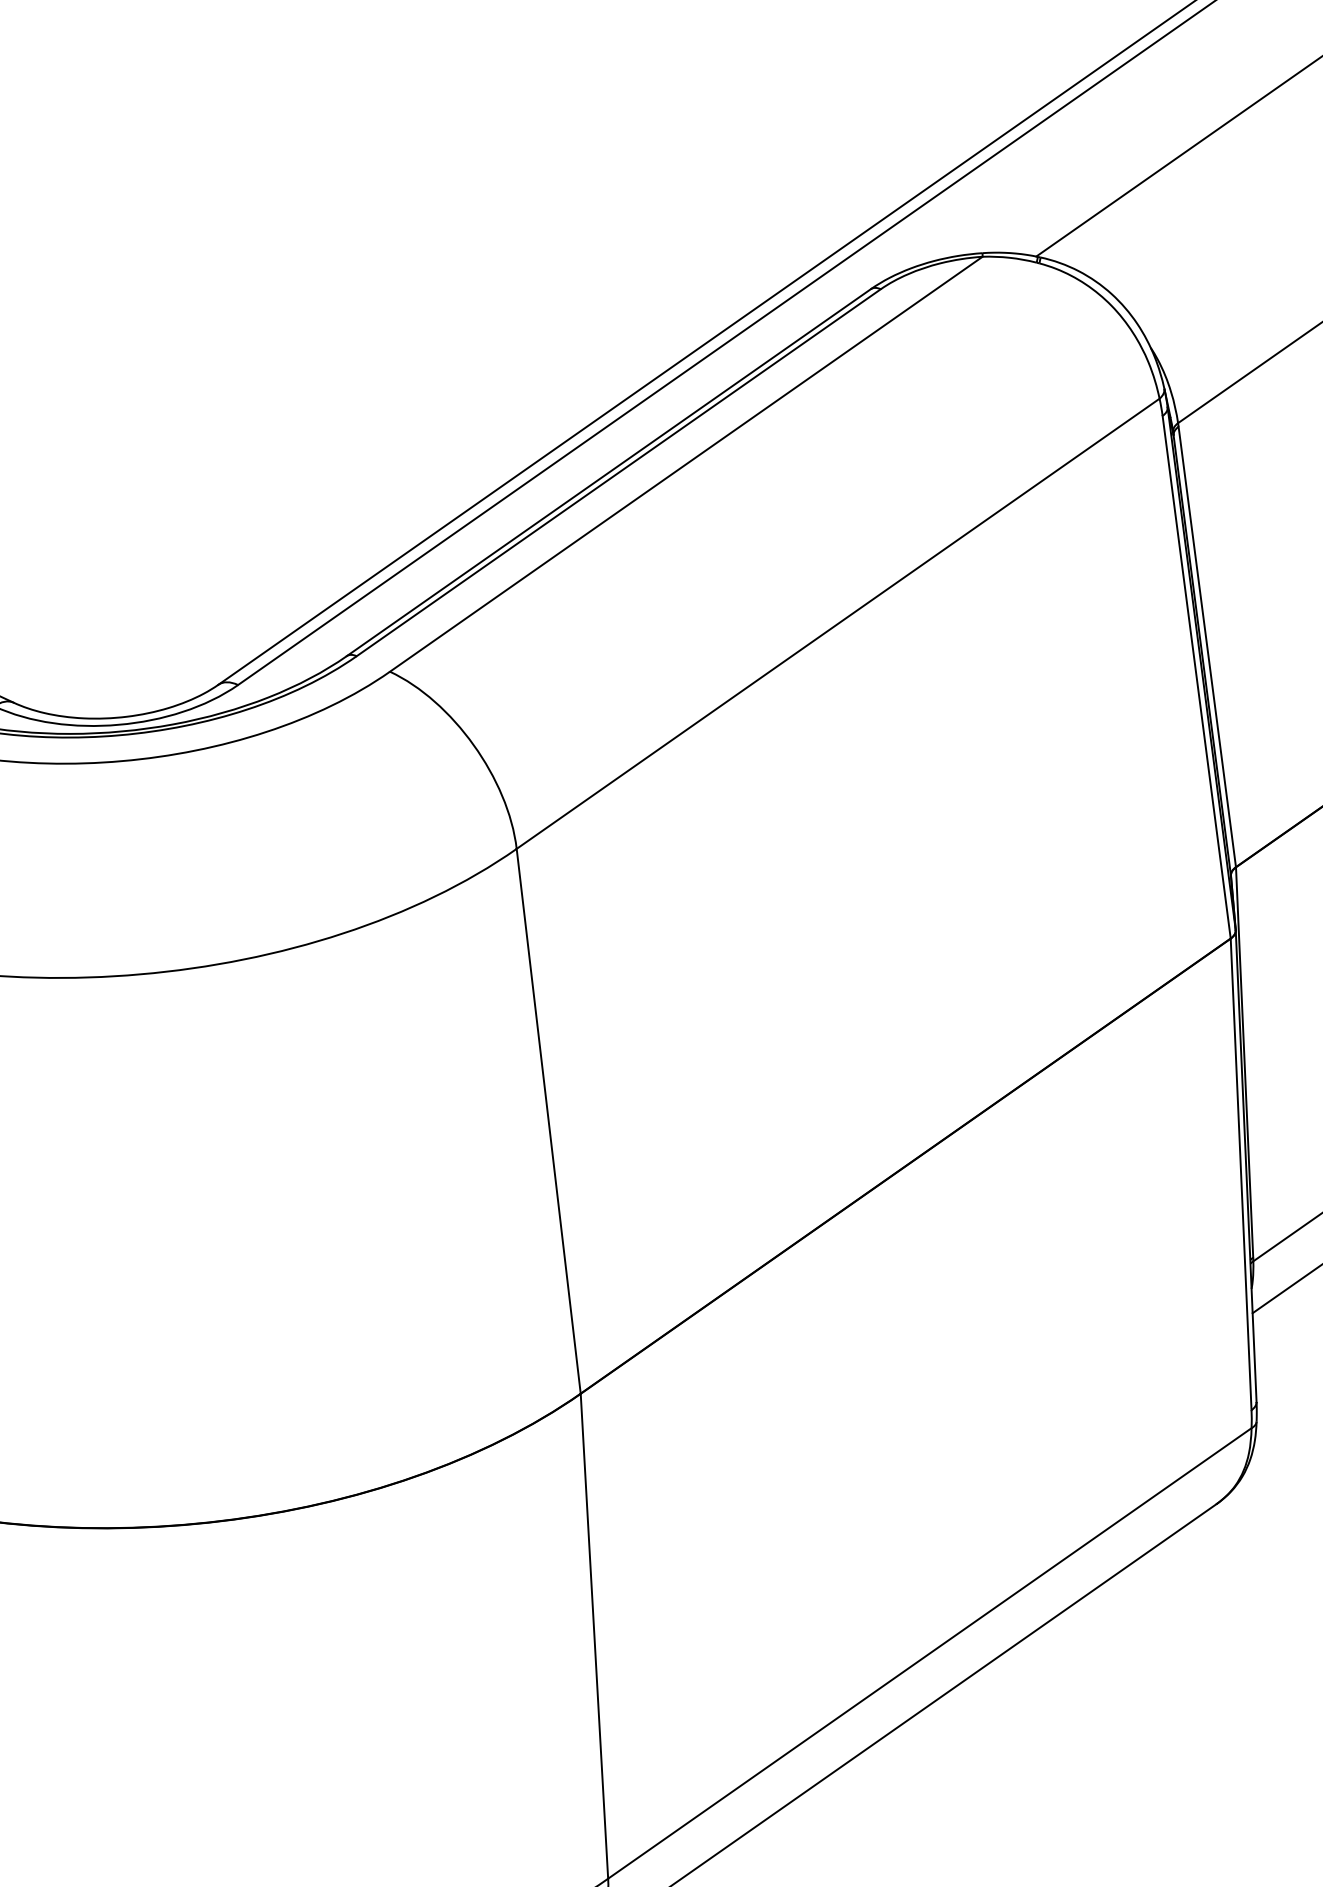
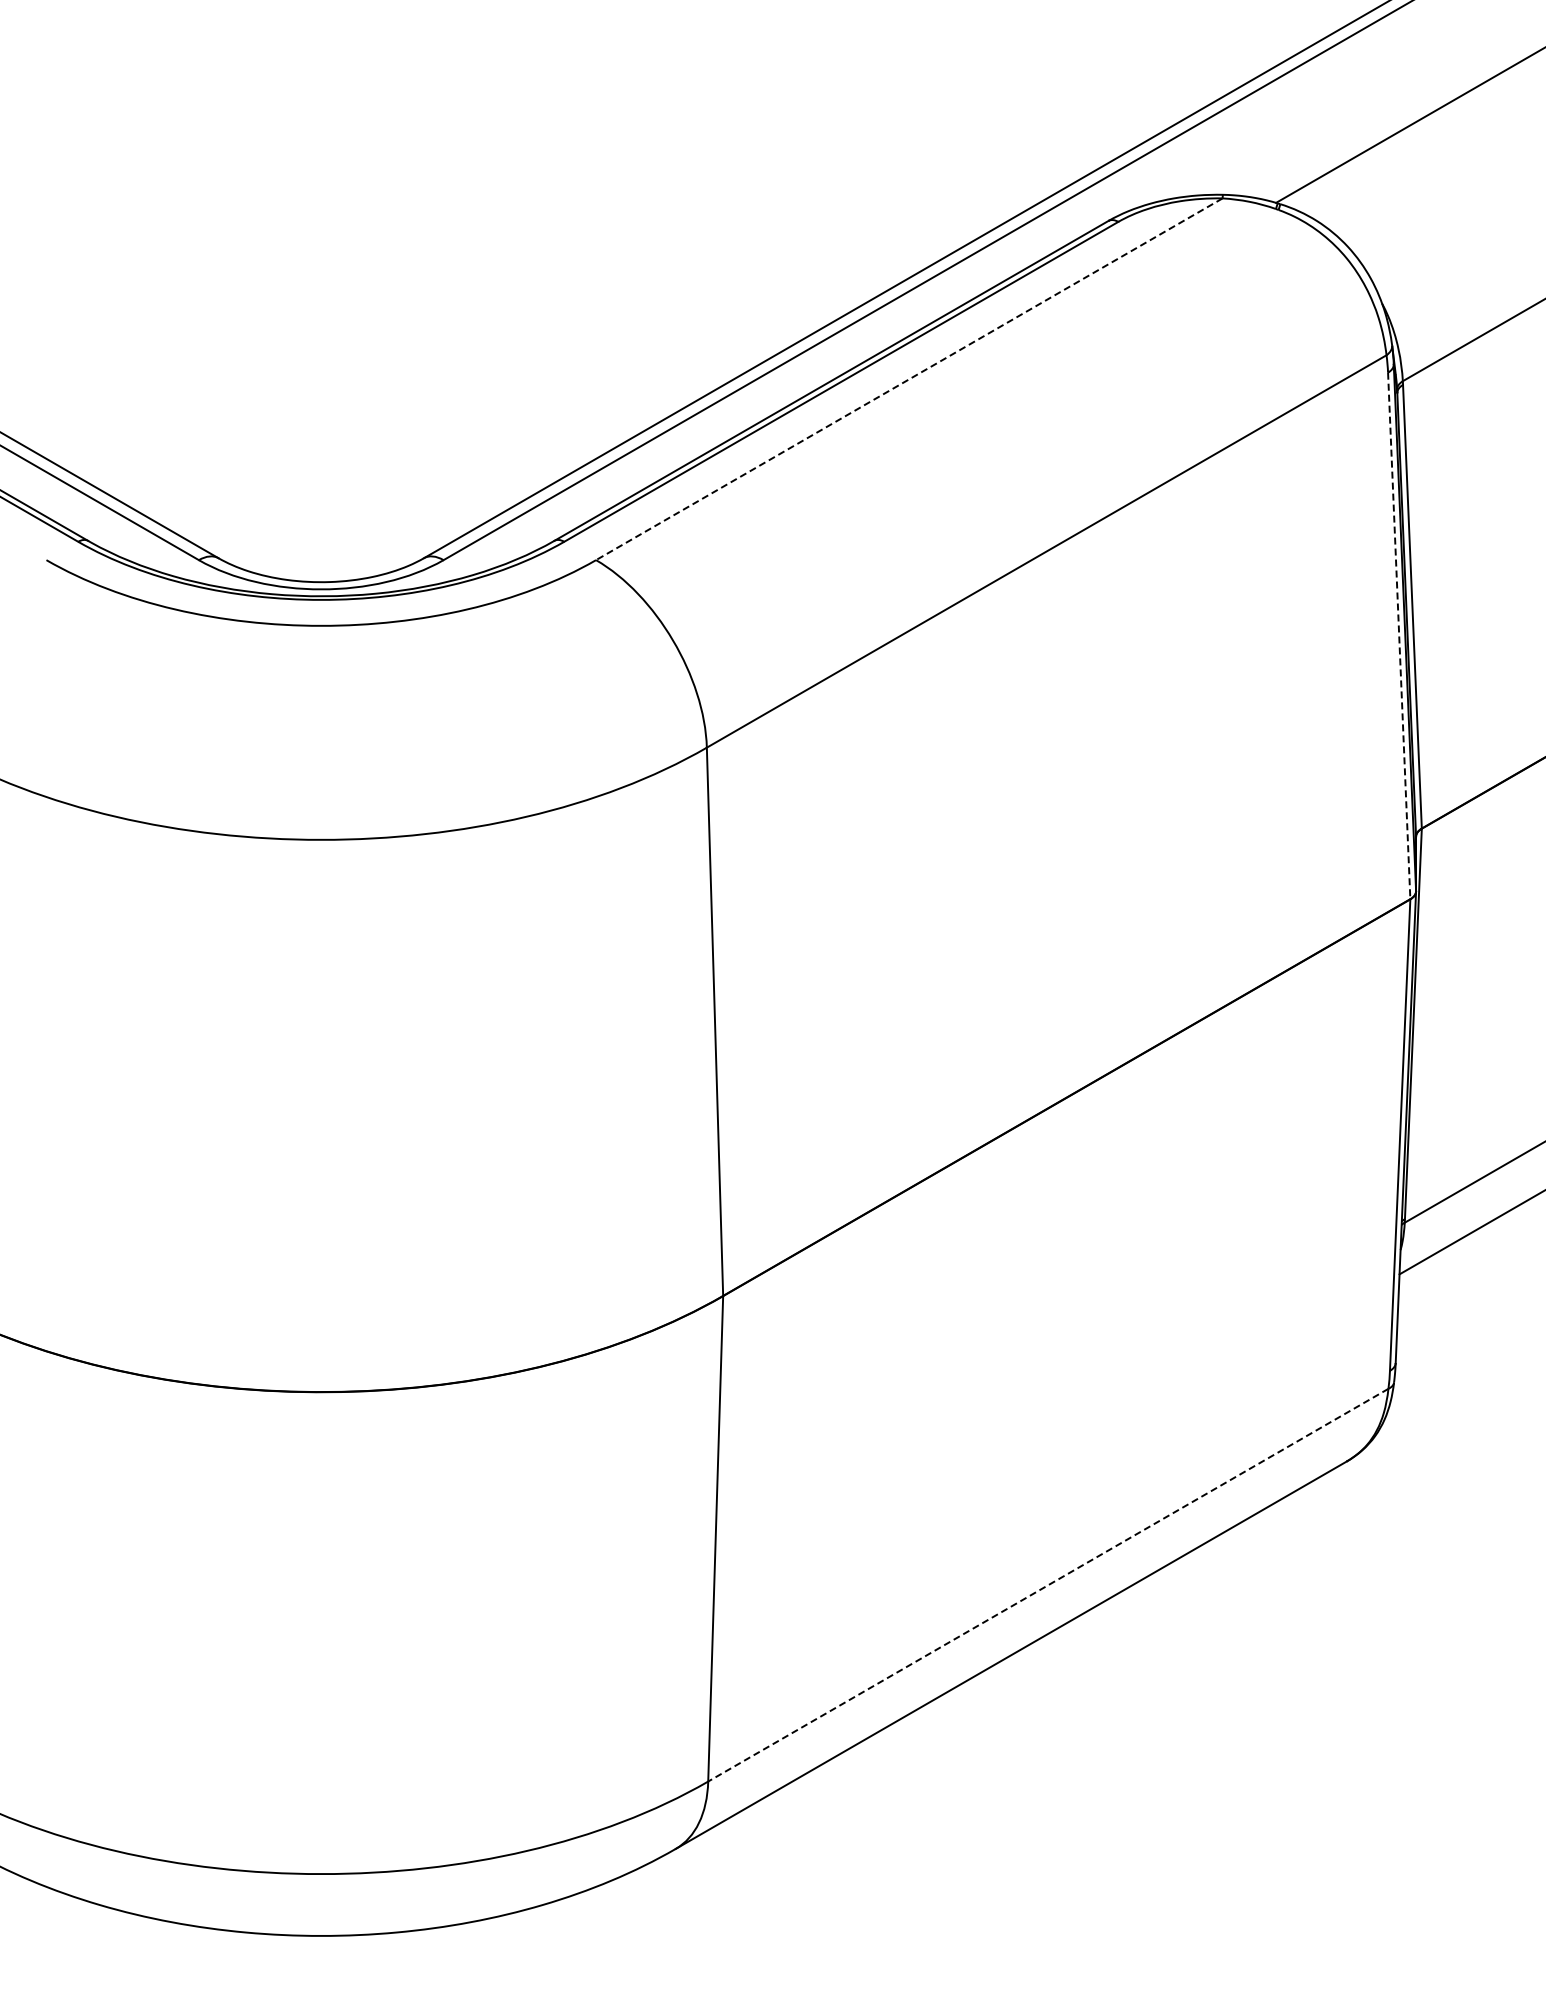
line: (686, 464) -> (909, 379), solid -> dashed
line: (1197, 677) -> (1399, 636), solid -> dashed
line: (930, 1653) -> (1048, 1585), solid -> dashed

